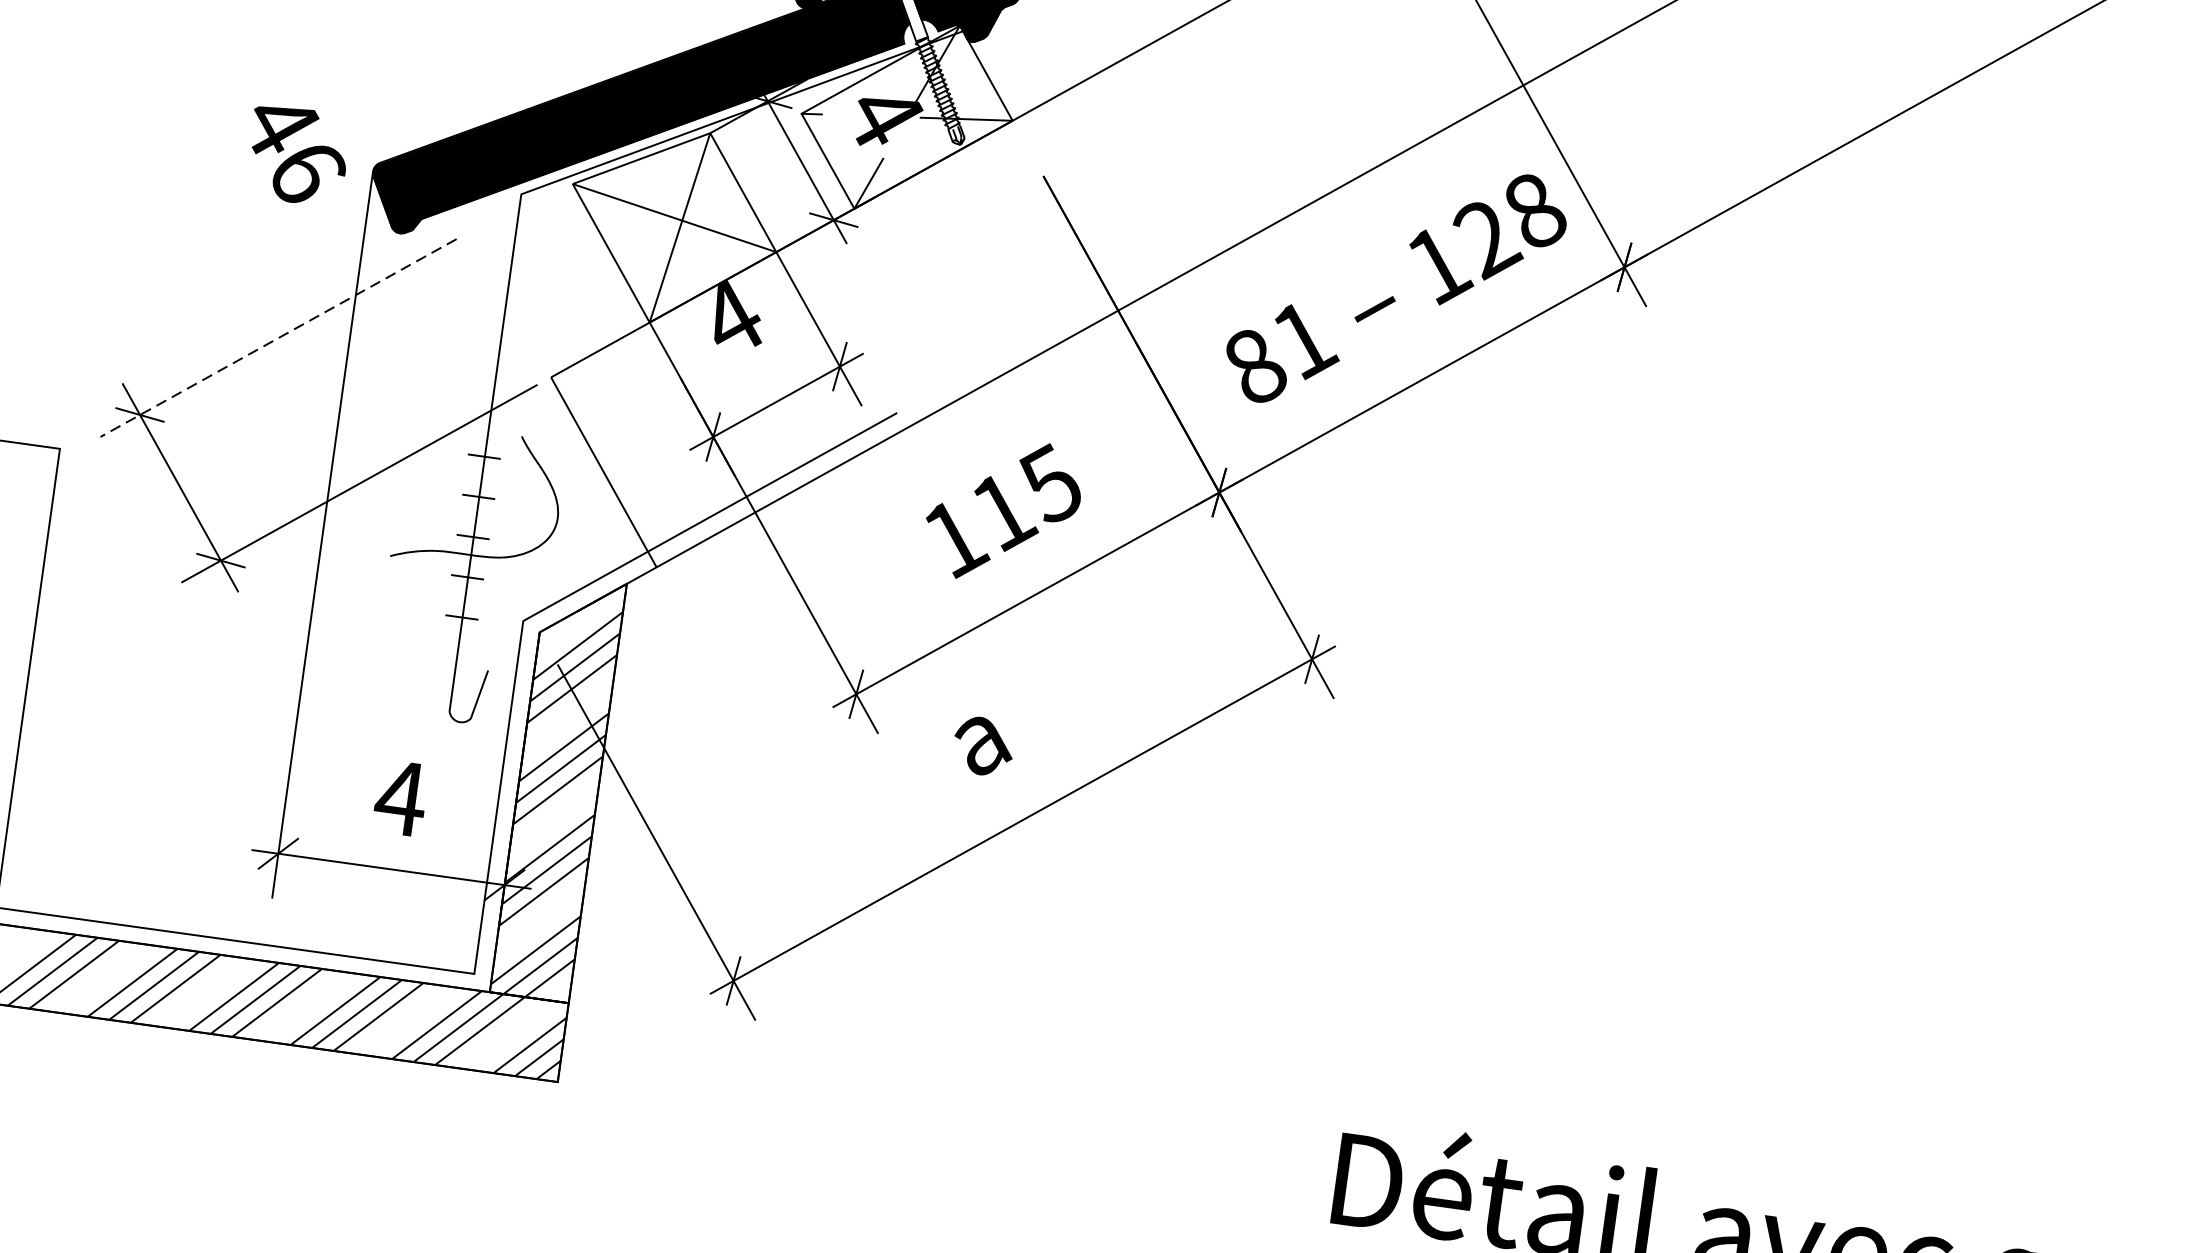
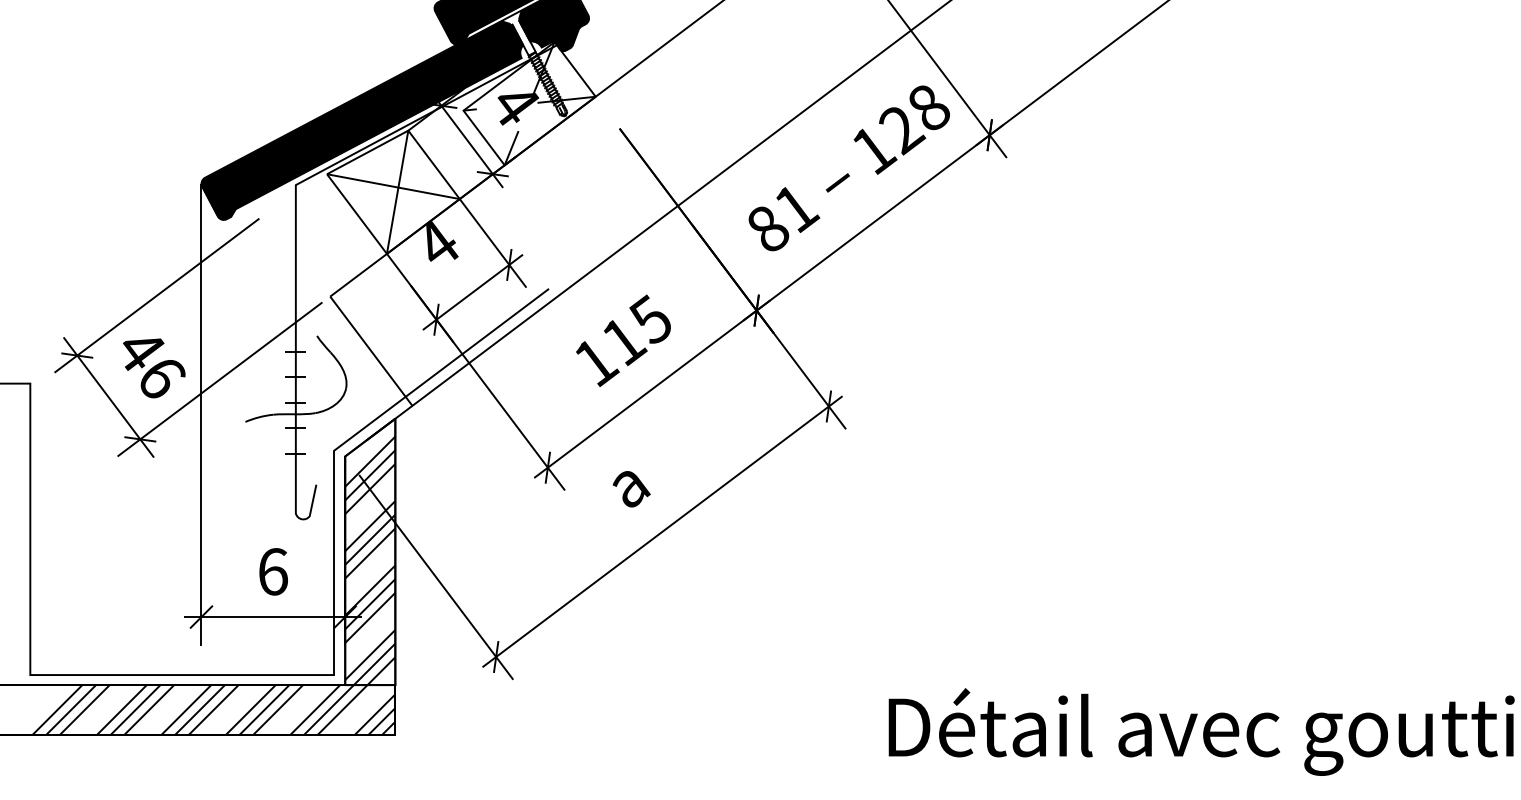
text: (298, 155) -> (154, 368), moved
line: (277, 337) -> (156, 295), dashed -> solid
text: (400, 797) -> (272, 571), 4 -> 6

